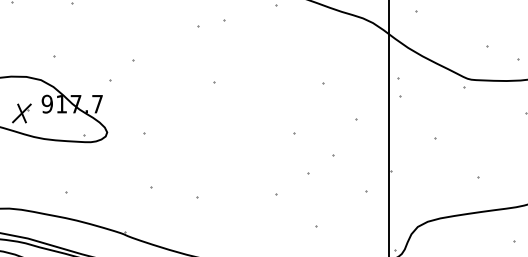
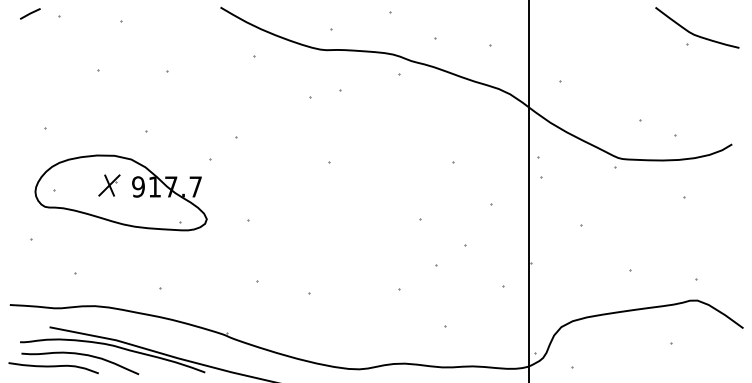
part: (21, 113) -> (109, 185), moved

